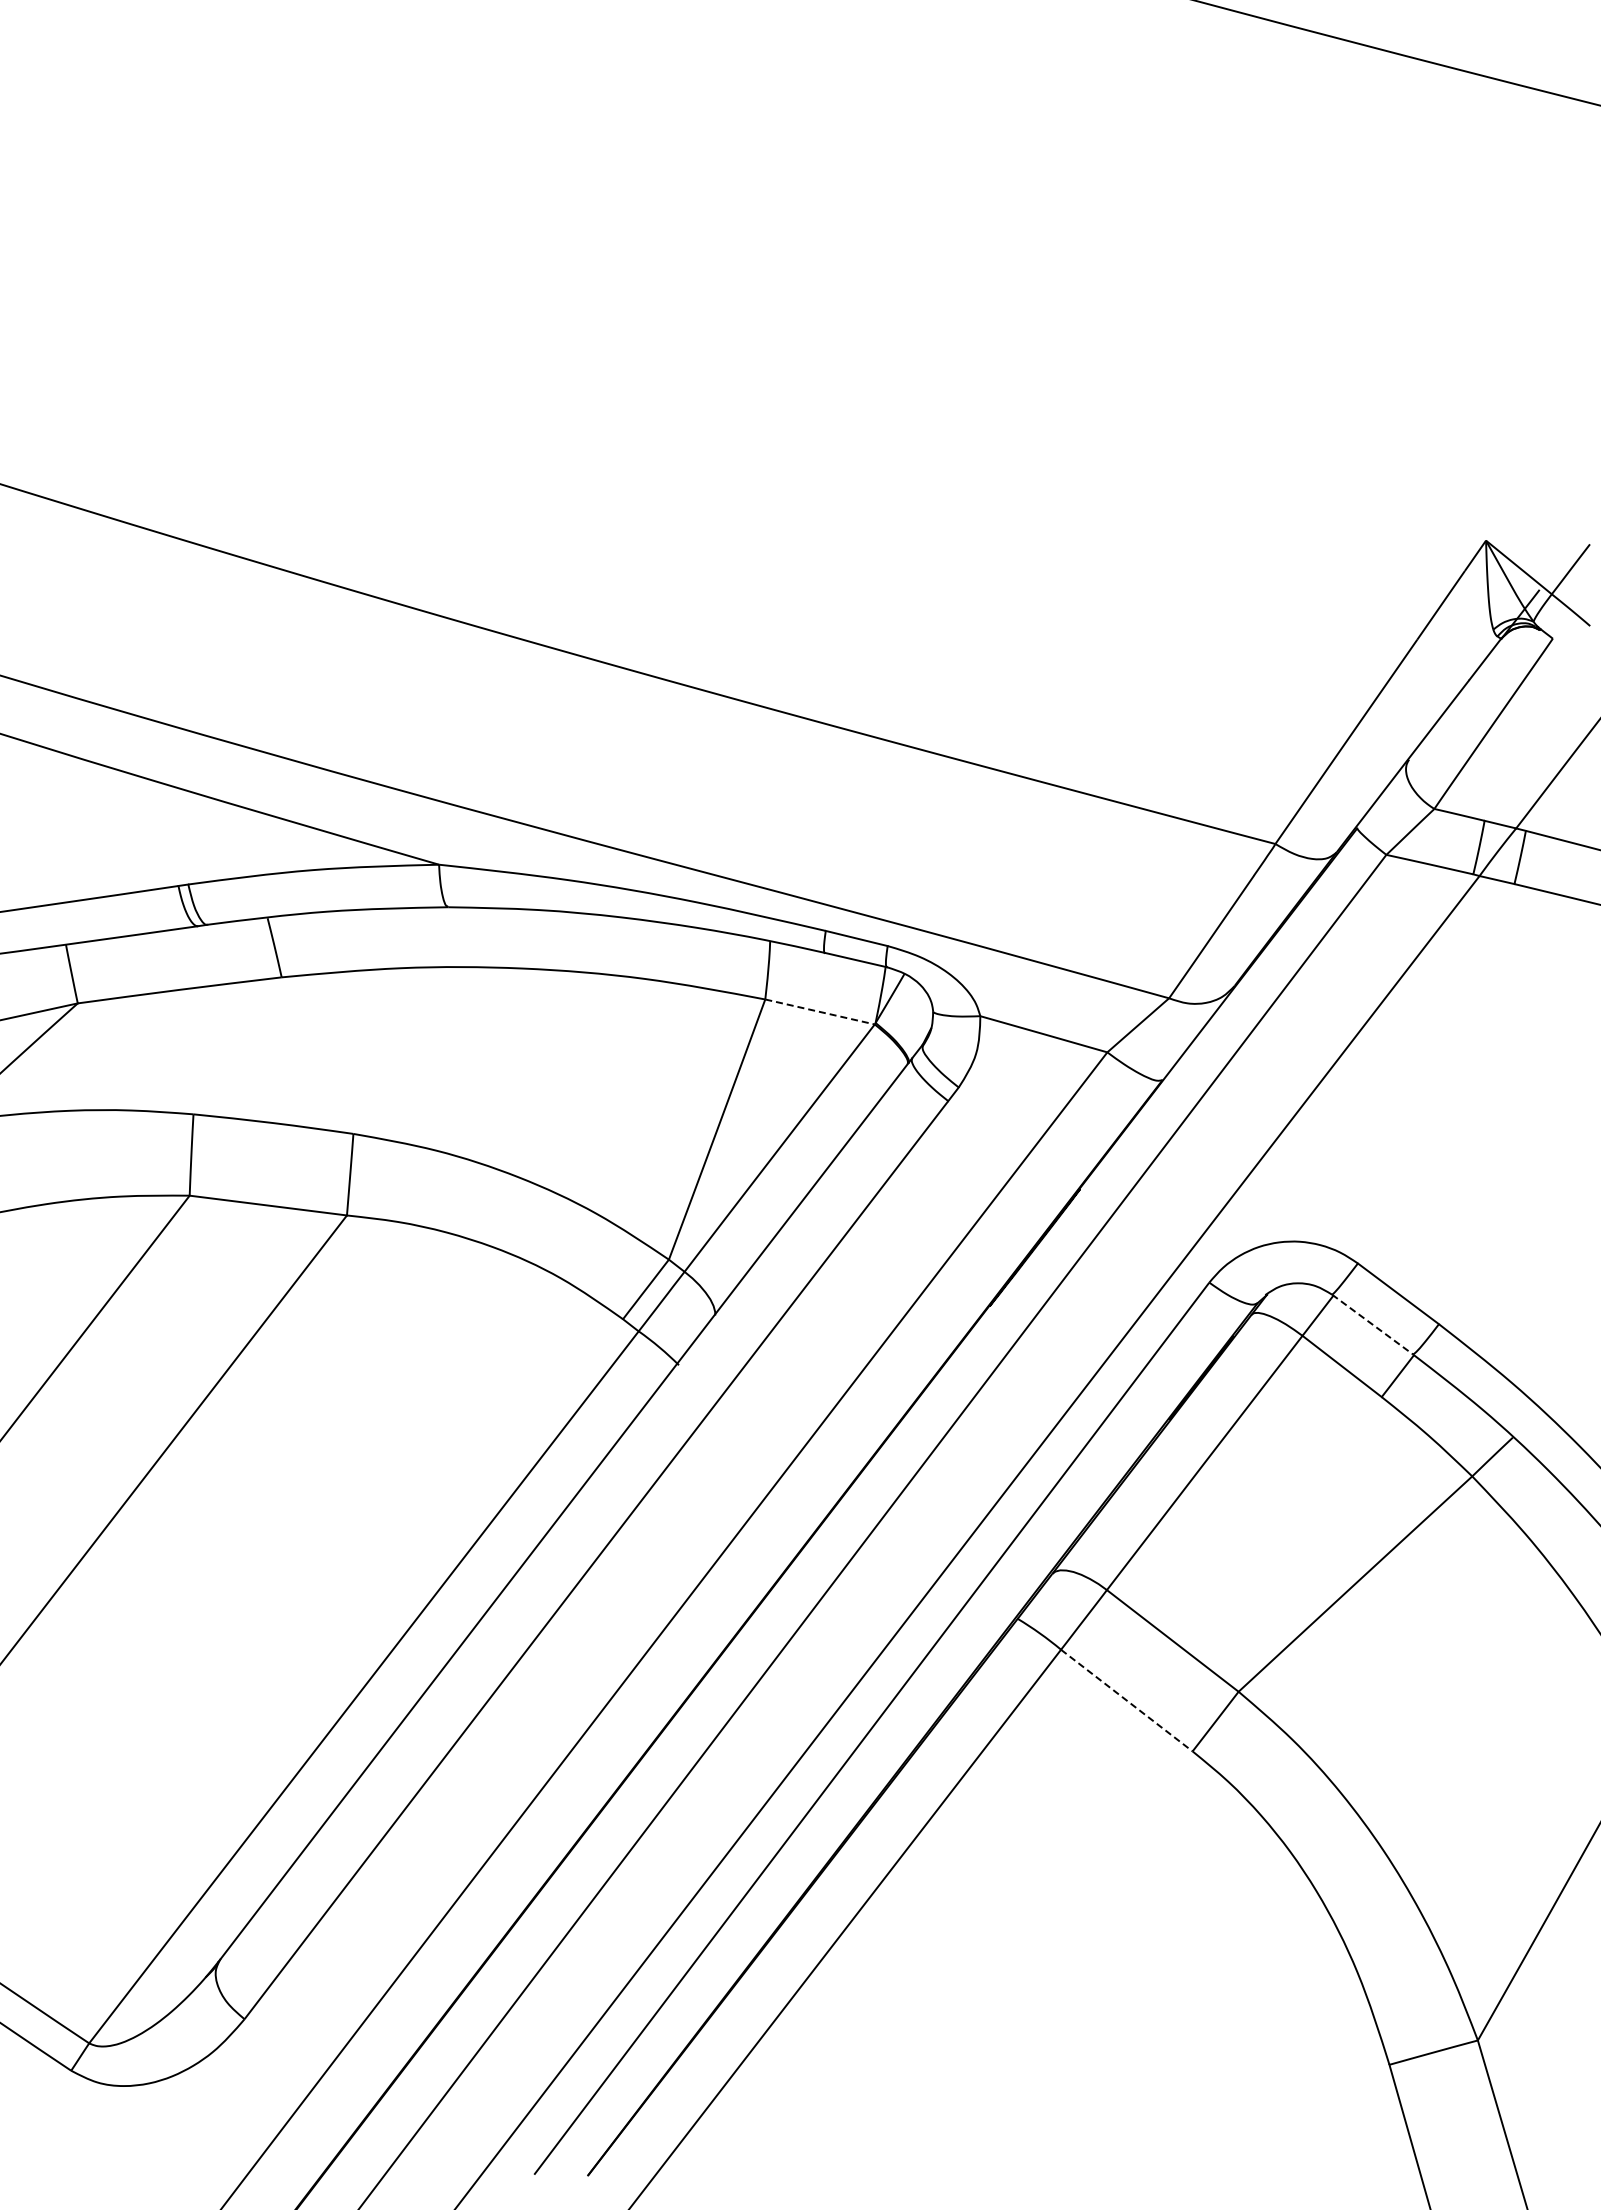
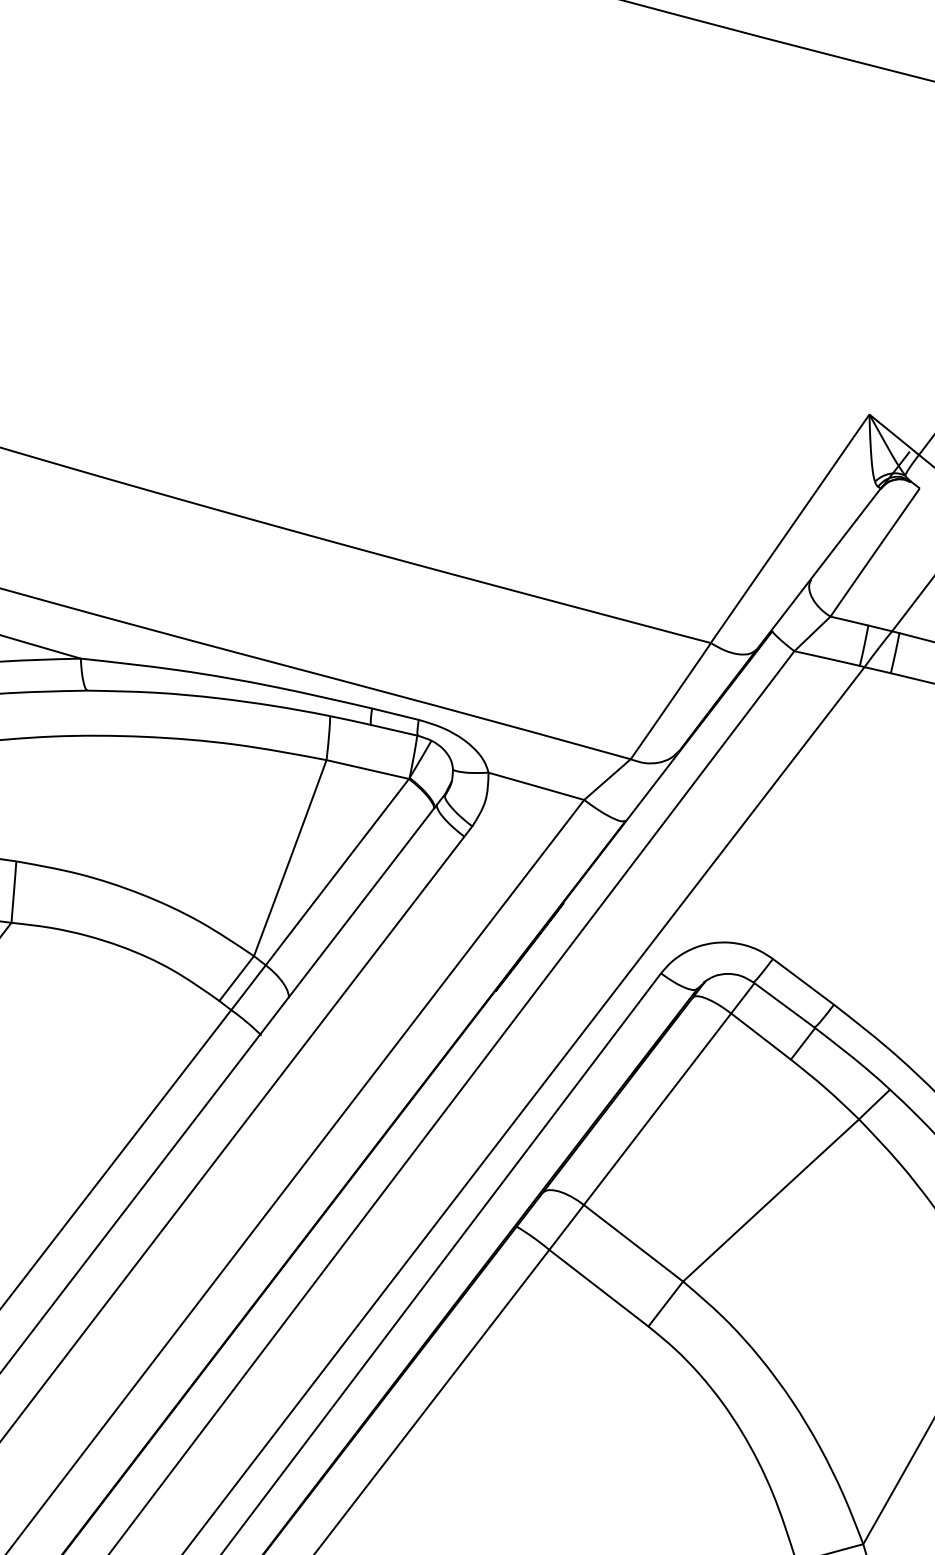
line: (820, 1012) -> (368, 769), dashed -> solid
line: (1372, 1324) -> (783, 1004), dashed -> solid
line: (1127, 1700) -> (599, 1288), dashed -> solid

